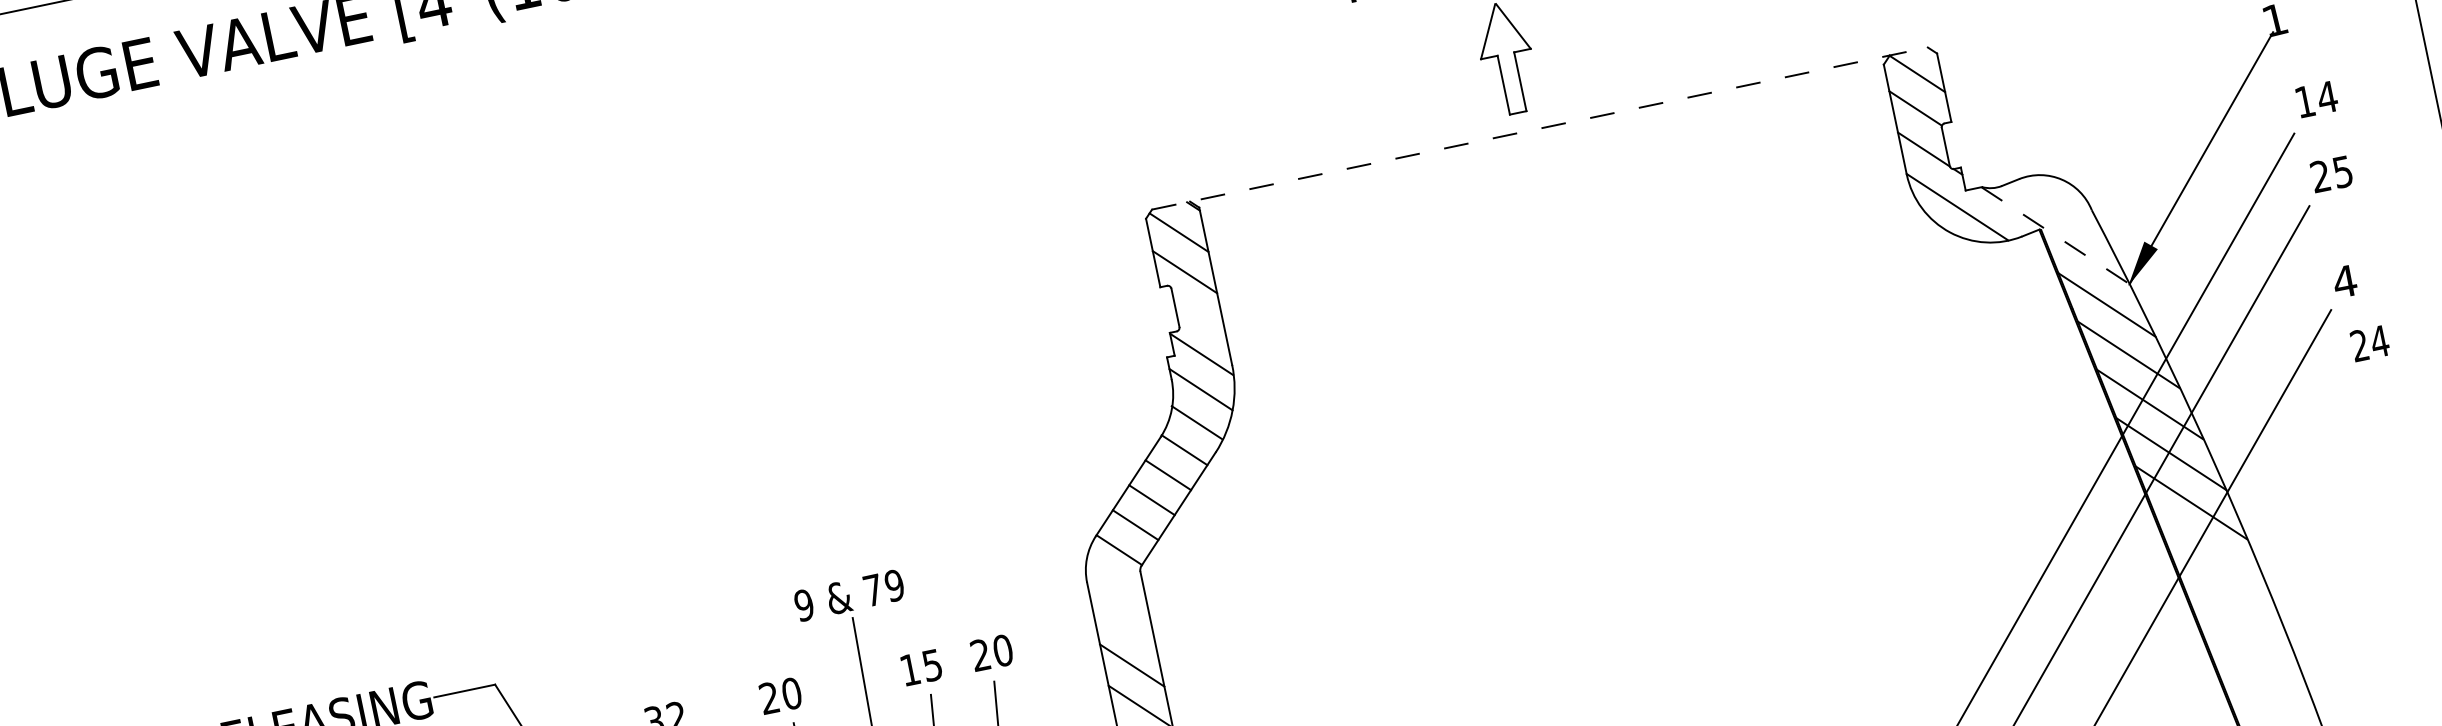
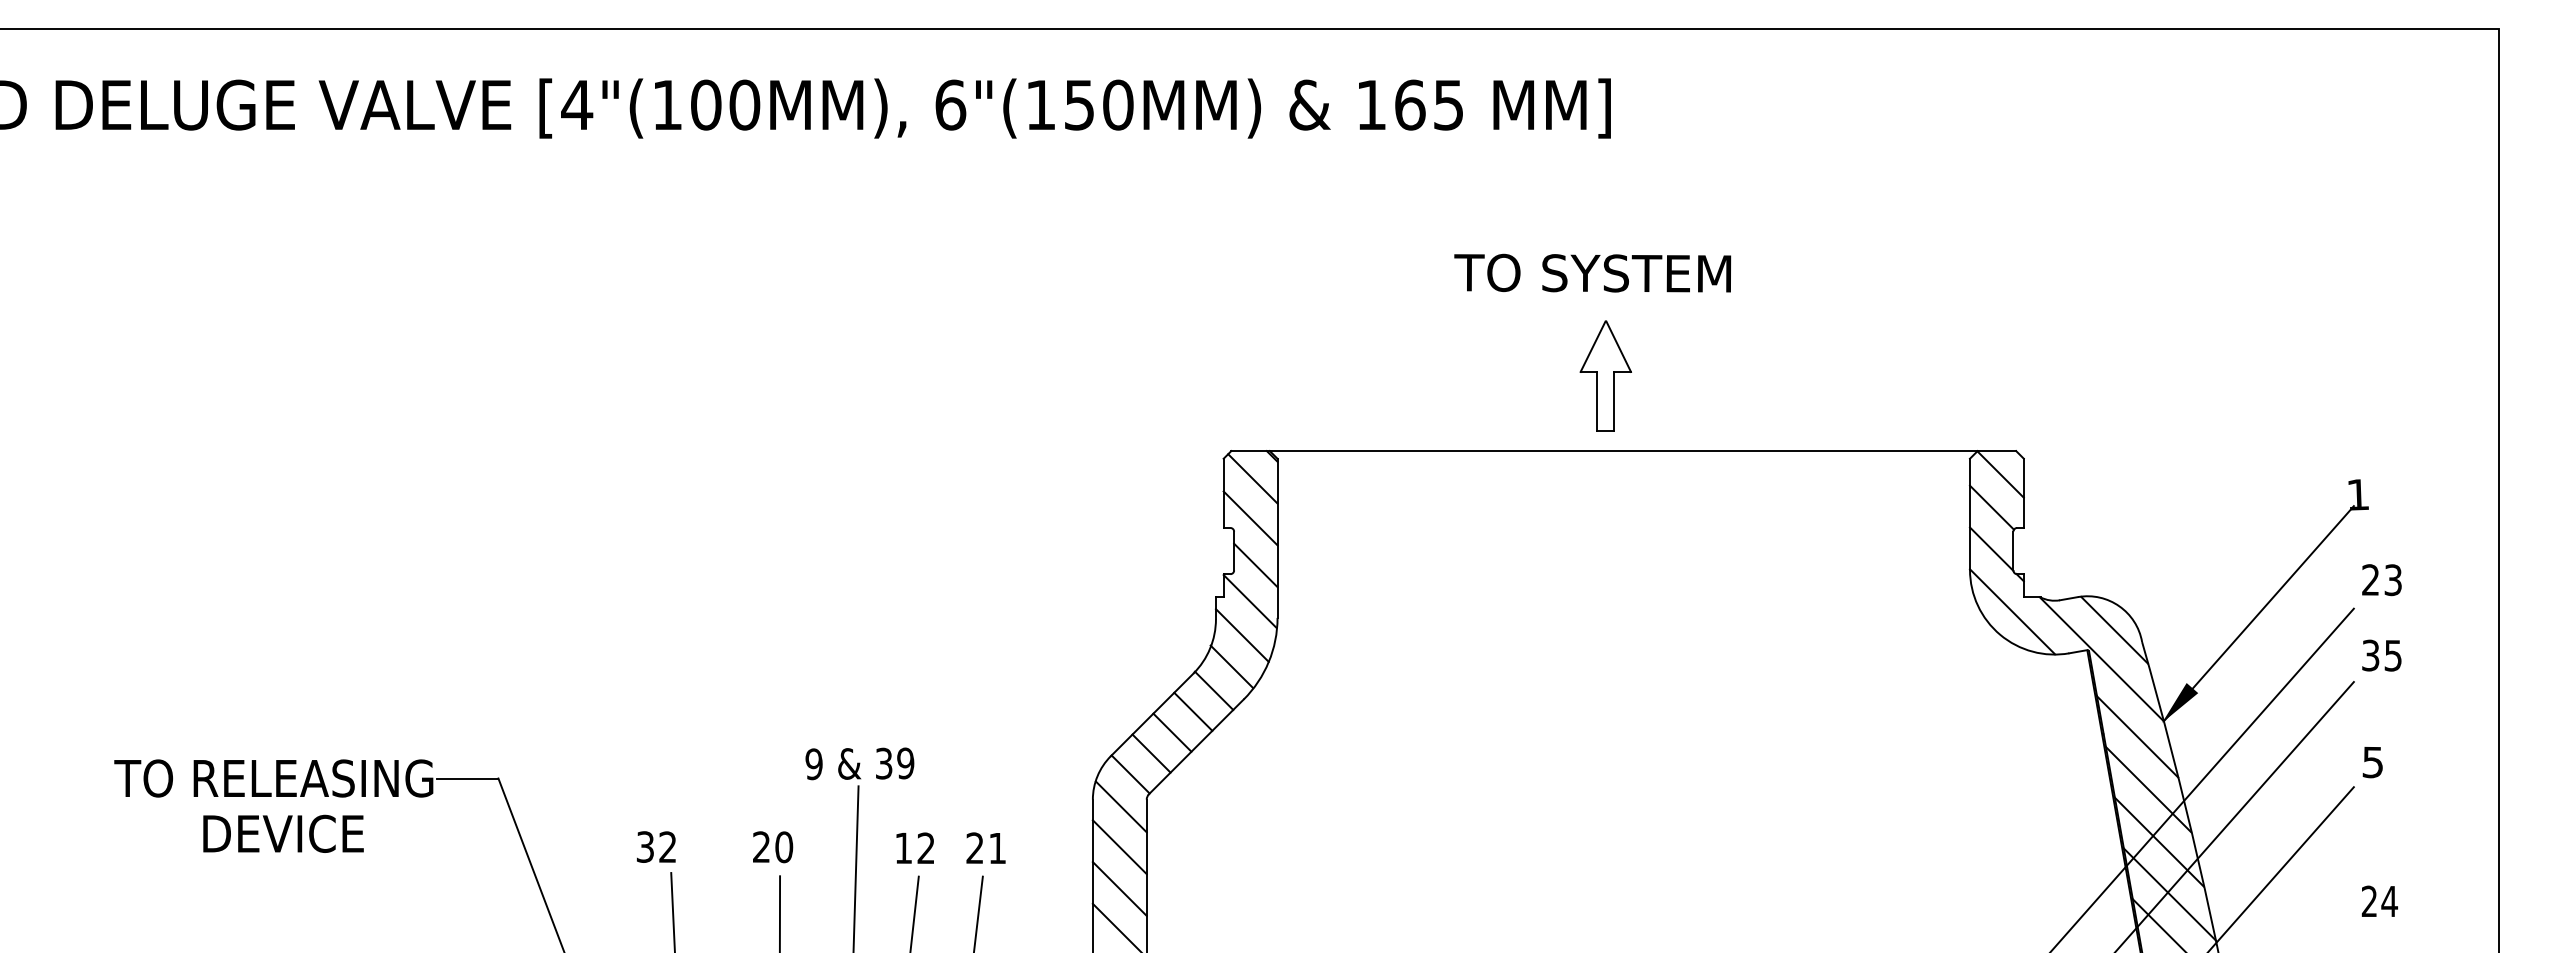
text: (2316, 99) -> (2382, 580), 14 -> 23
line: (1540, 128) -> (1624, 451), dashed -> solid
text: (2320, 176) -> (2370, 655), 25 -> 35
line: (2061, 203) -> (2114, 629), added
line: (2055, 235) -> (2101, 659), dashed -> solid
text: (2344, 281) -> (2372, 762), 4 -> 5
line: (1199, 317) -> (1255, 565), added
text: (2369, 342) -> (2379, 900), moved
line: (1115, 583) -> (1120, 806), added
text: (873, 590) -> (884, 763), 79 -> 39
line: (1123, 624) -> (1119, 847), added
text: (1002, 650) -> (997, 848), 20 -> 21
text: (931, 665) -> (925, 848), 15 -> 12

